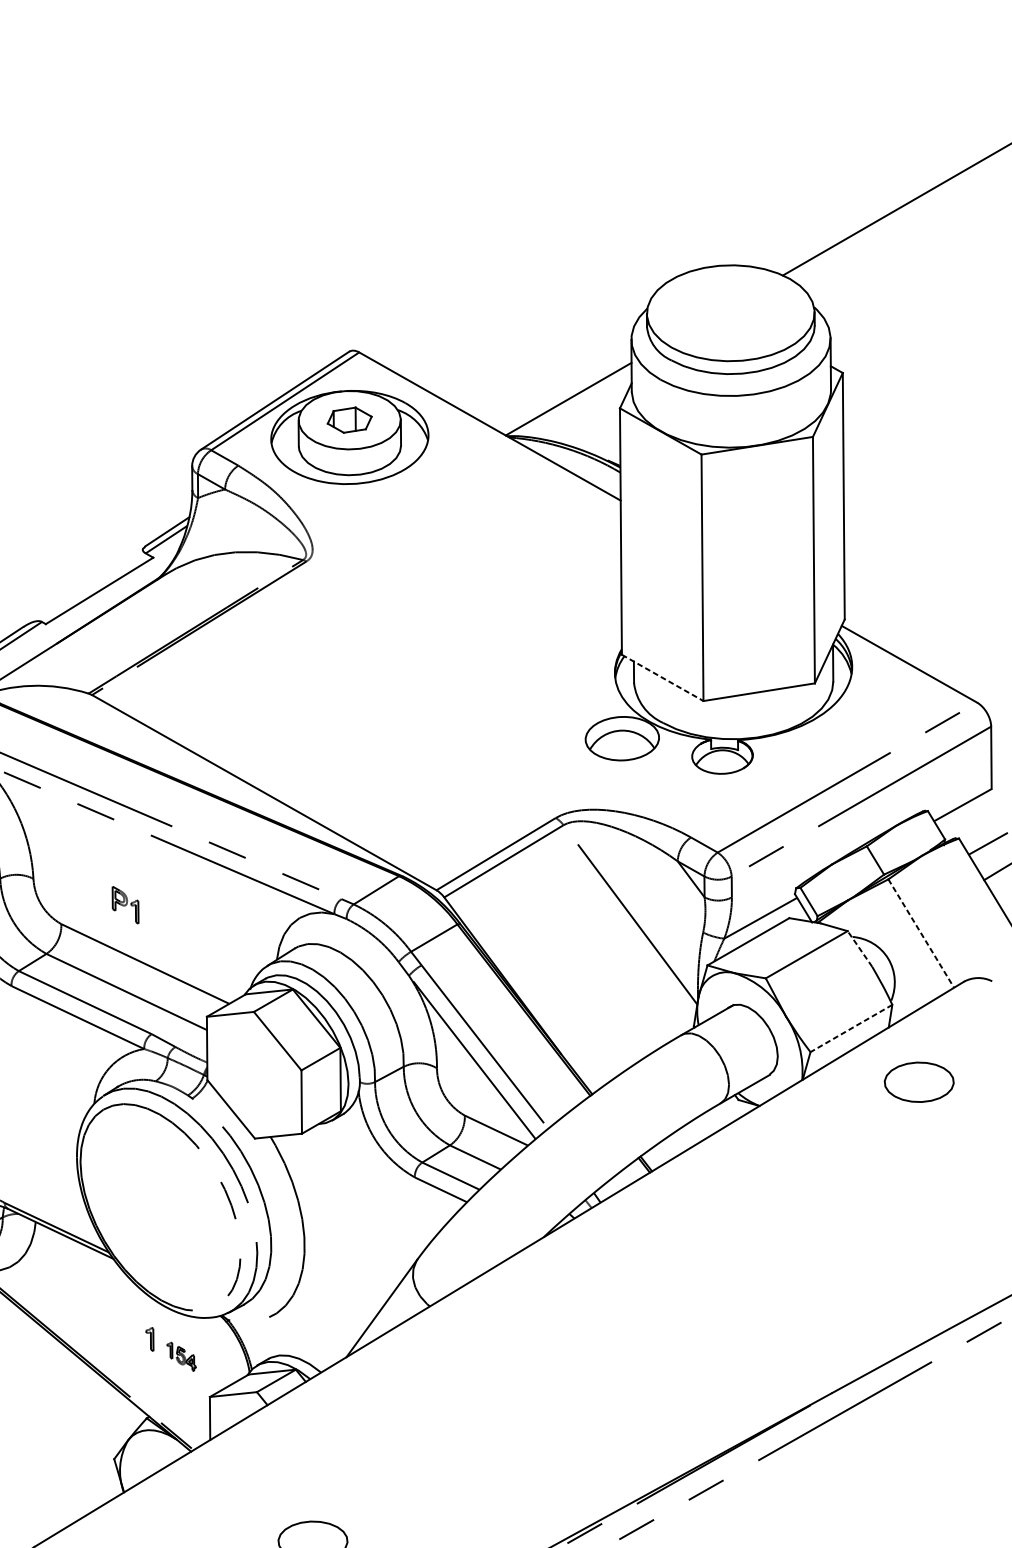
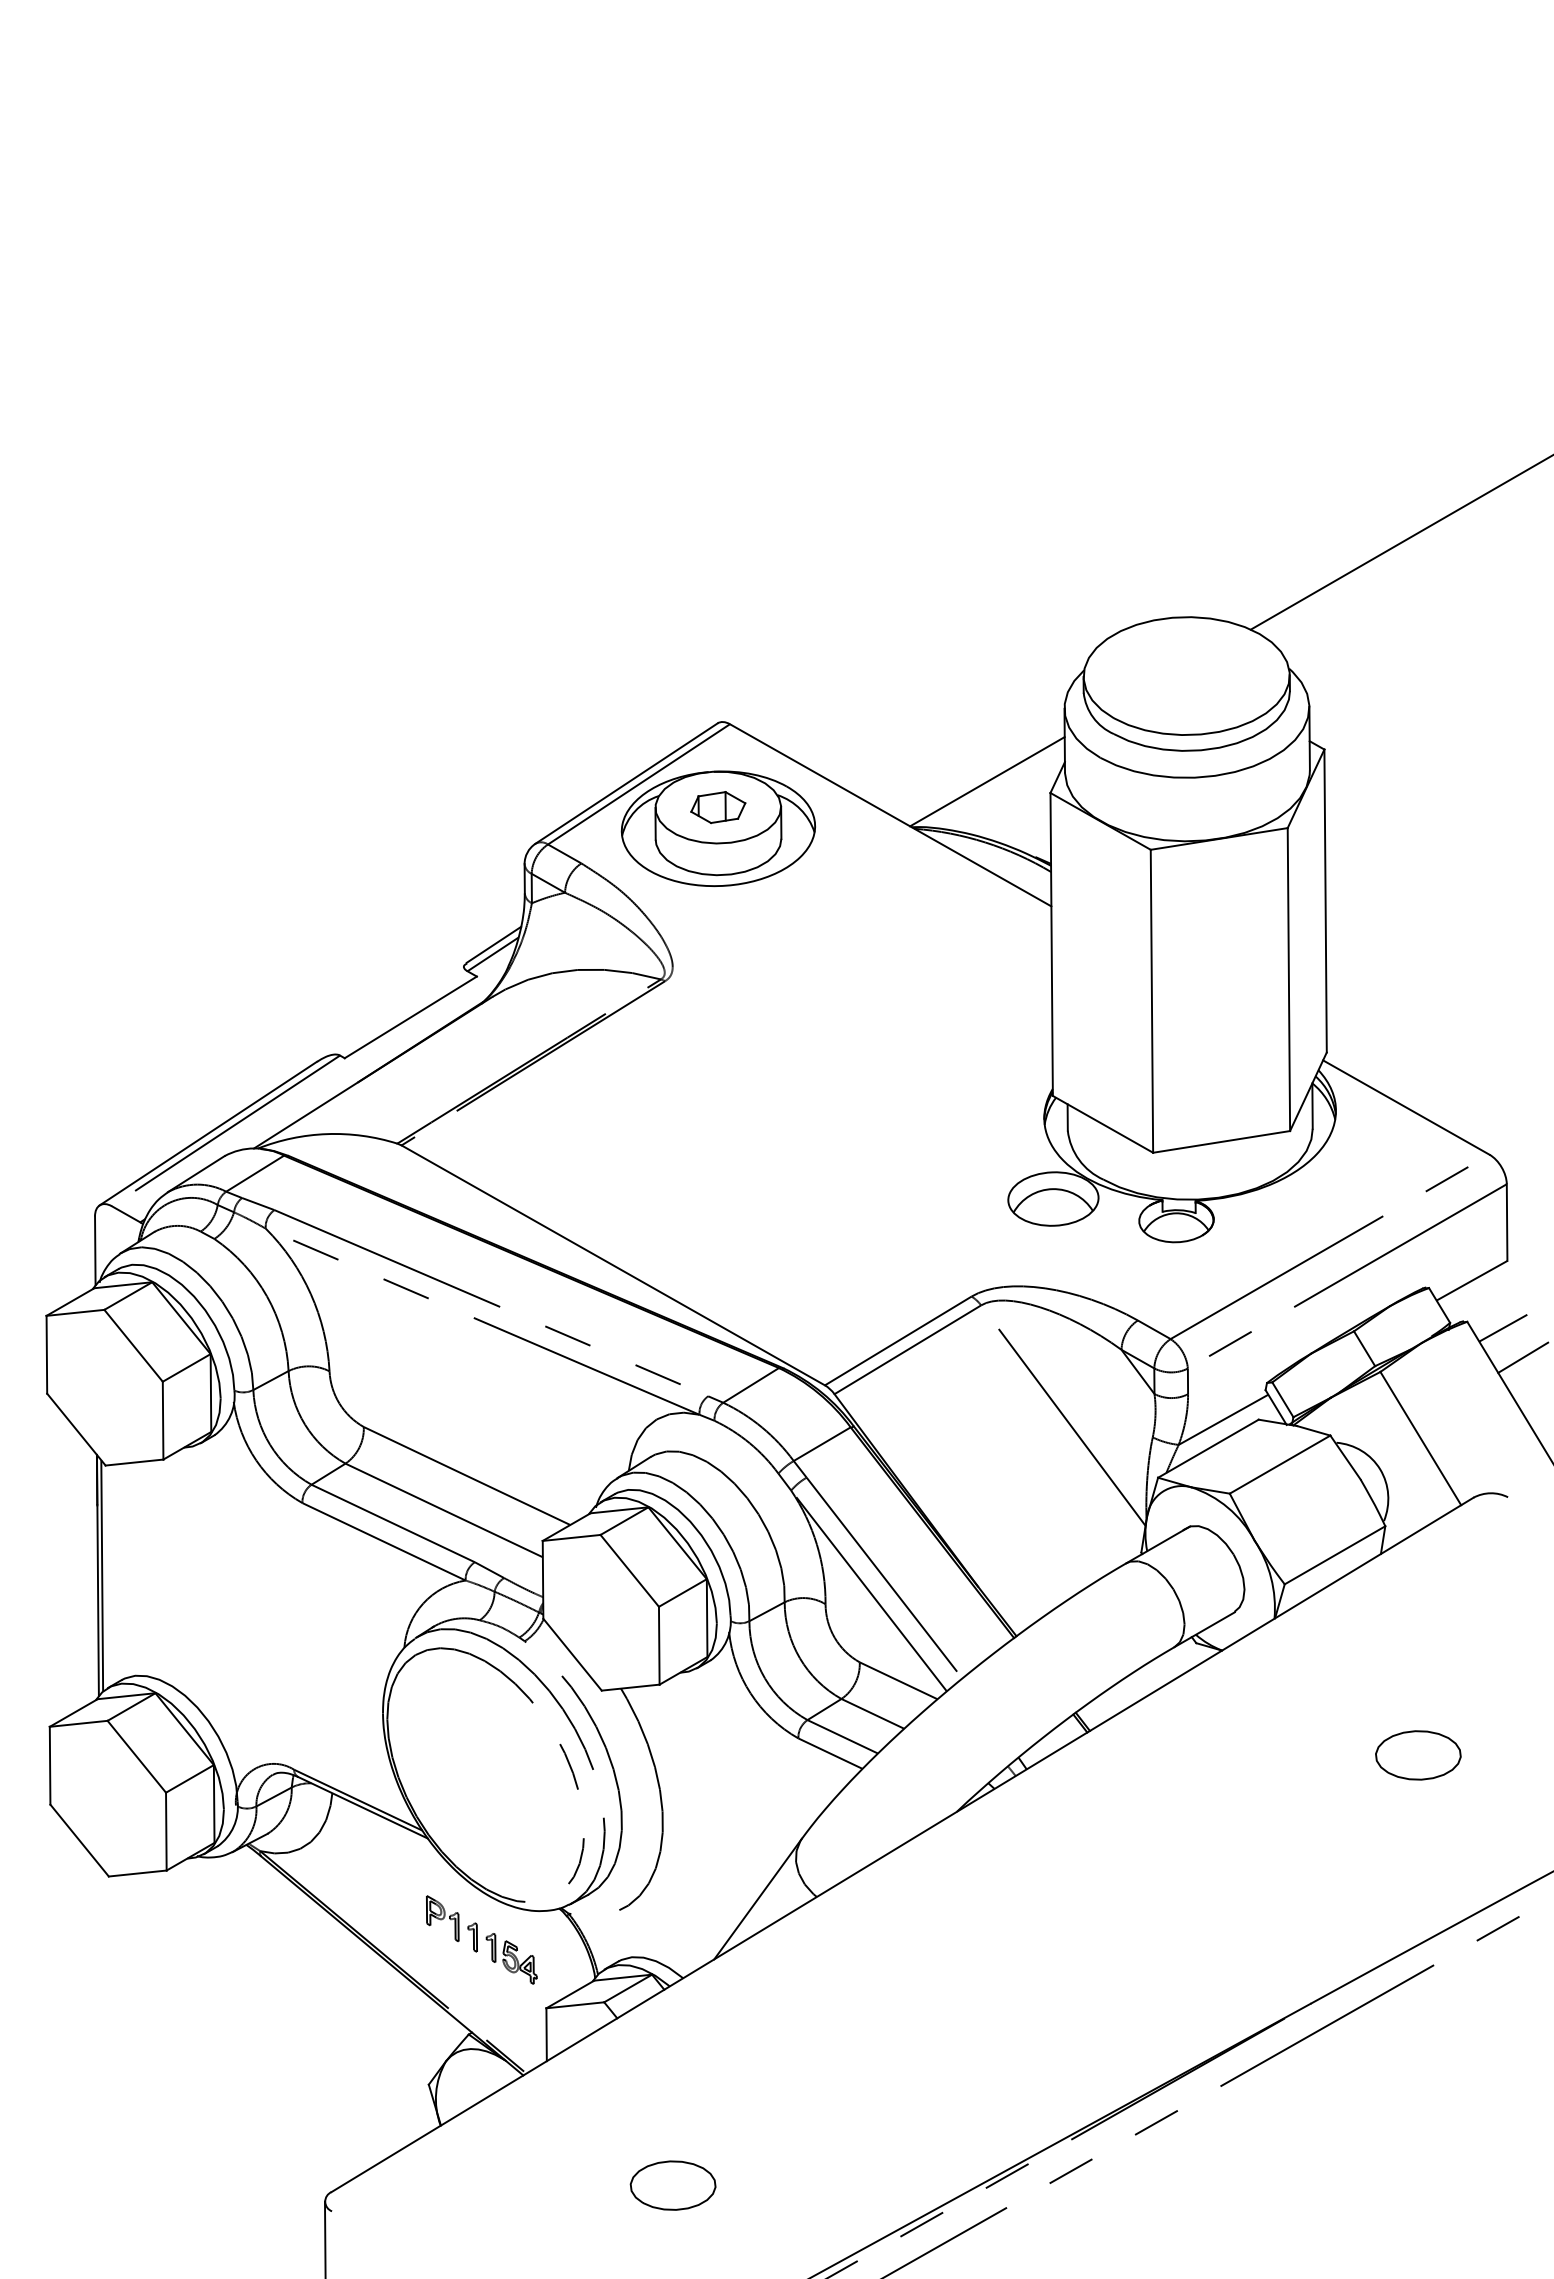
line: (663, 678) -> (1103, 1124), dashed -> solid
part: (125, 905) -> (442, 1918), moved
line: (920, 933) -> (1420, 1438), dashed -> solid
line: (859, 948) -> (1345, 1457), dashed -> solid
line: (851, 1028) -> (1334, 1555), dashed -> solid
part: (919, 1082) -> (1418, 1755), moved
part: (181, 1356) -> (511, 1958), size x1.43

